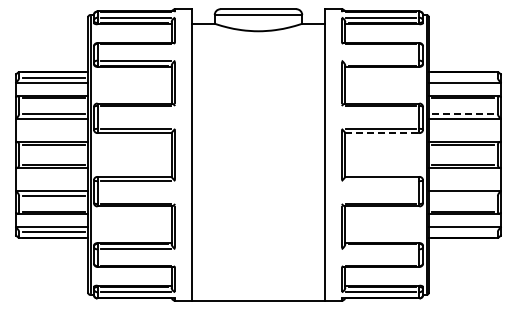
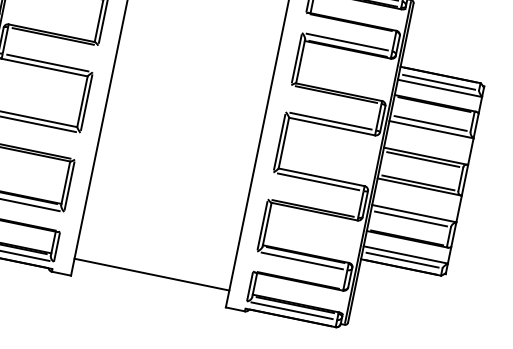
line: (380, 60) -> (347, 41), added
line: (463, 78) -> (439, 82), added
line: (462, 113) -> (429, 122), dashed -> solid
line: (382, 133) -> (332, 127), dashed -> solid
line: (380, 181) -> (318, 182), added
line: (463, 196) -> (411, 219), added
line: (463, 231) -> (402, 259), added
line: (380, 249) -> (302, 261), added
line: (258, 301) -> (151, 274), moved

